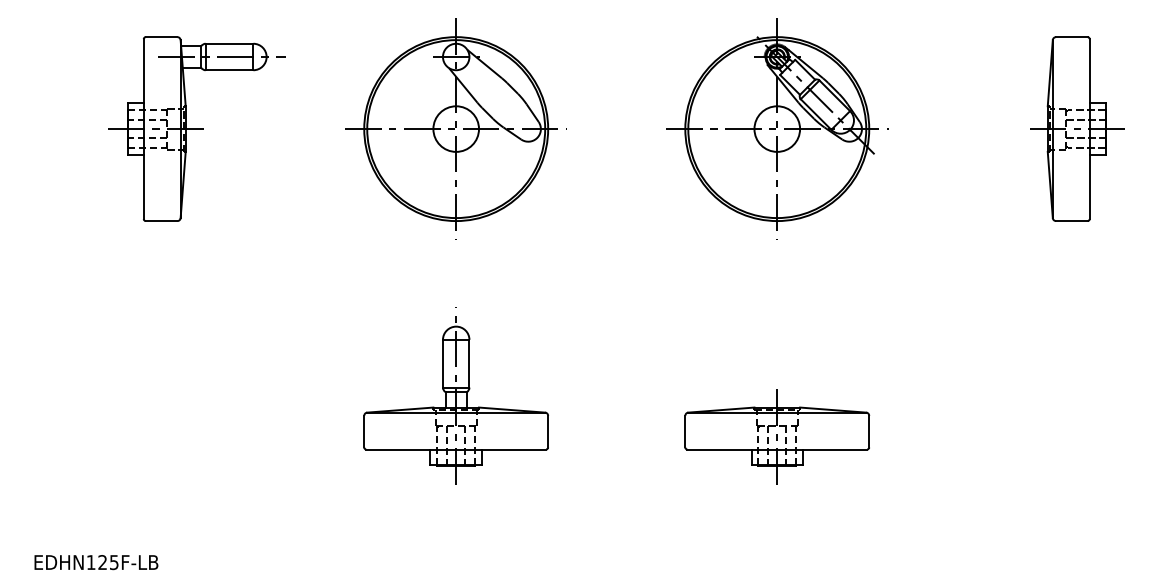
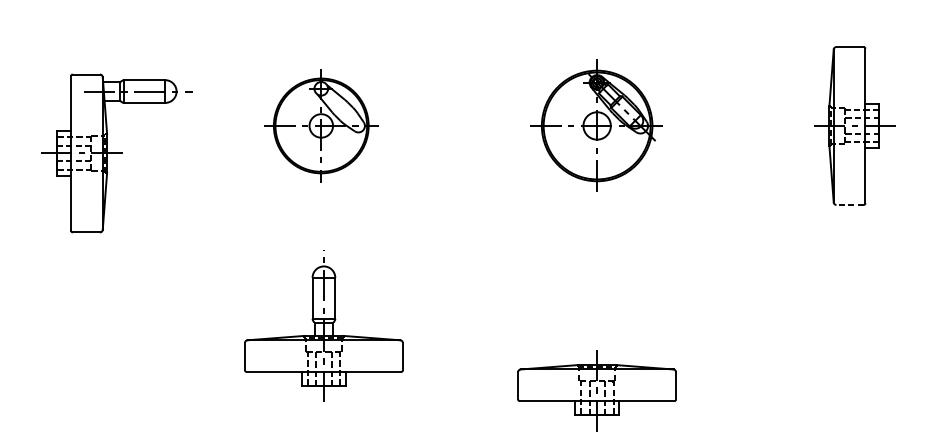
part: (196, 128) -> (116, 152), moved
part: (455, 128) -> (320, 125), size x0.6
part: (777, 128) -> (597, 125), size x0.7
line: (1071, 221) -> (849, 205), solid -> dashed
part: (455, 395) -> (323, 325), moved

